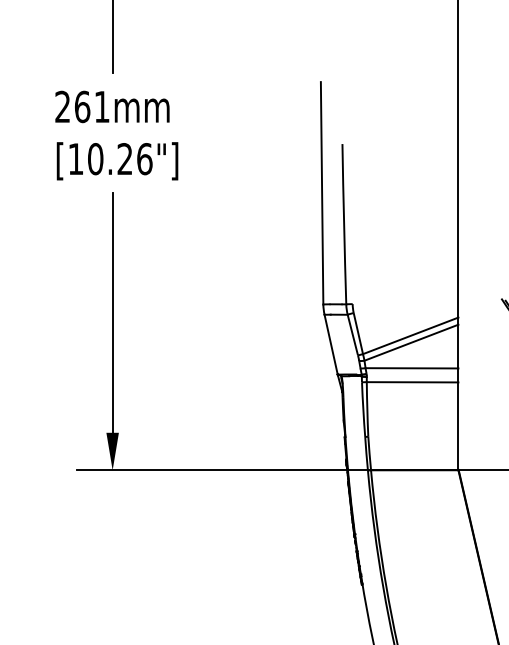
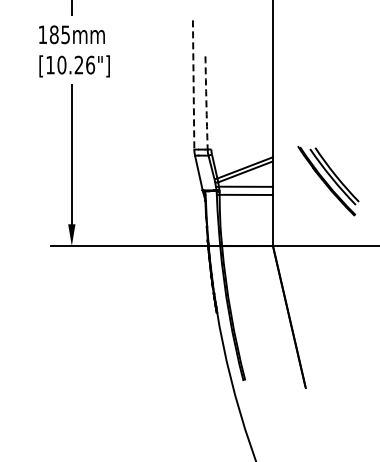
text: (81, 106) -> (53, 34), 261mm -> 185mm
line: (321, 192) -> (193, 84), solid -> dashed
arc: (344, 225) -> (206, 103), solid -> dashed

